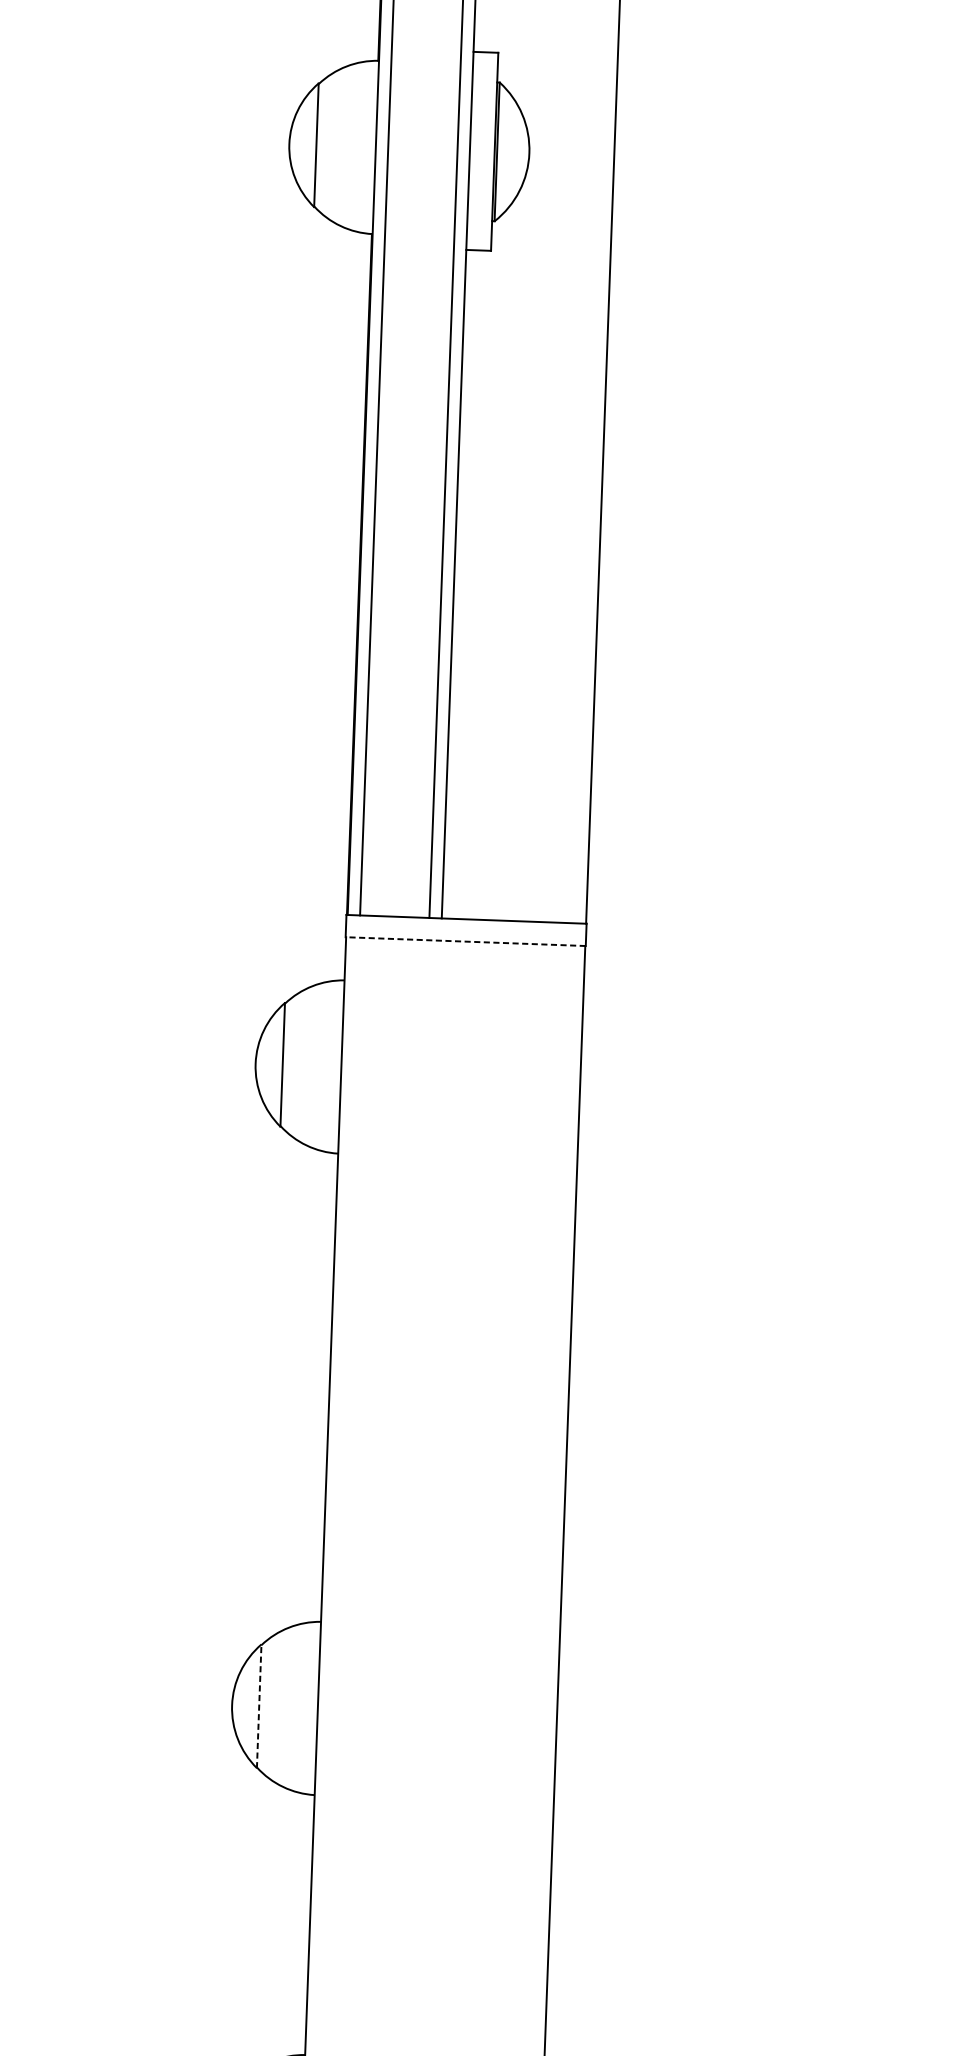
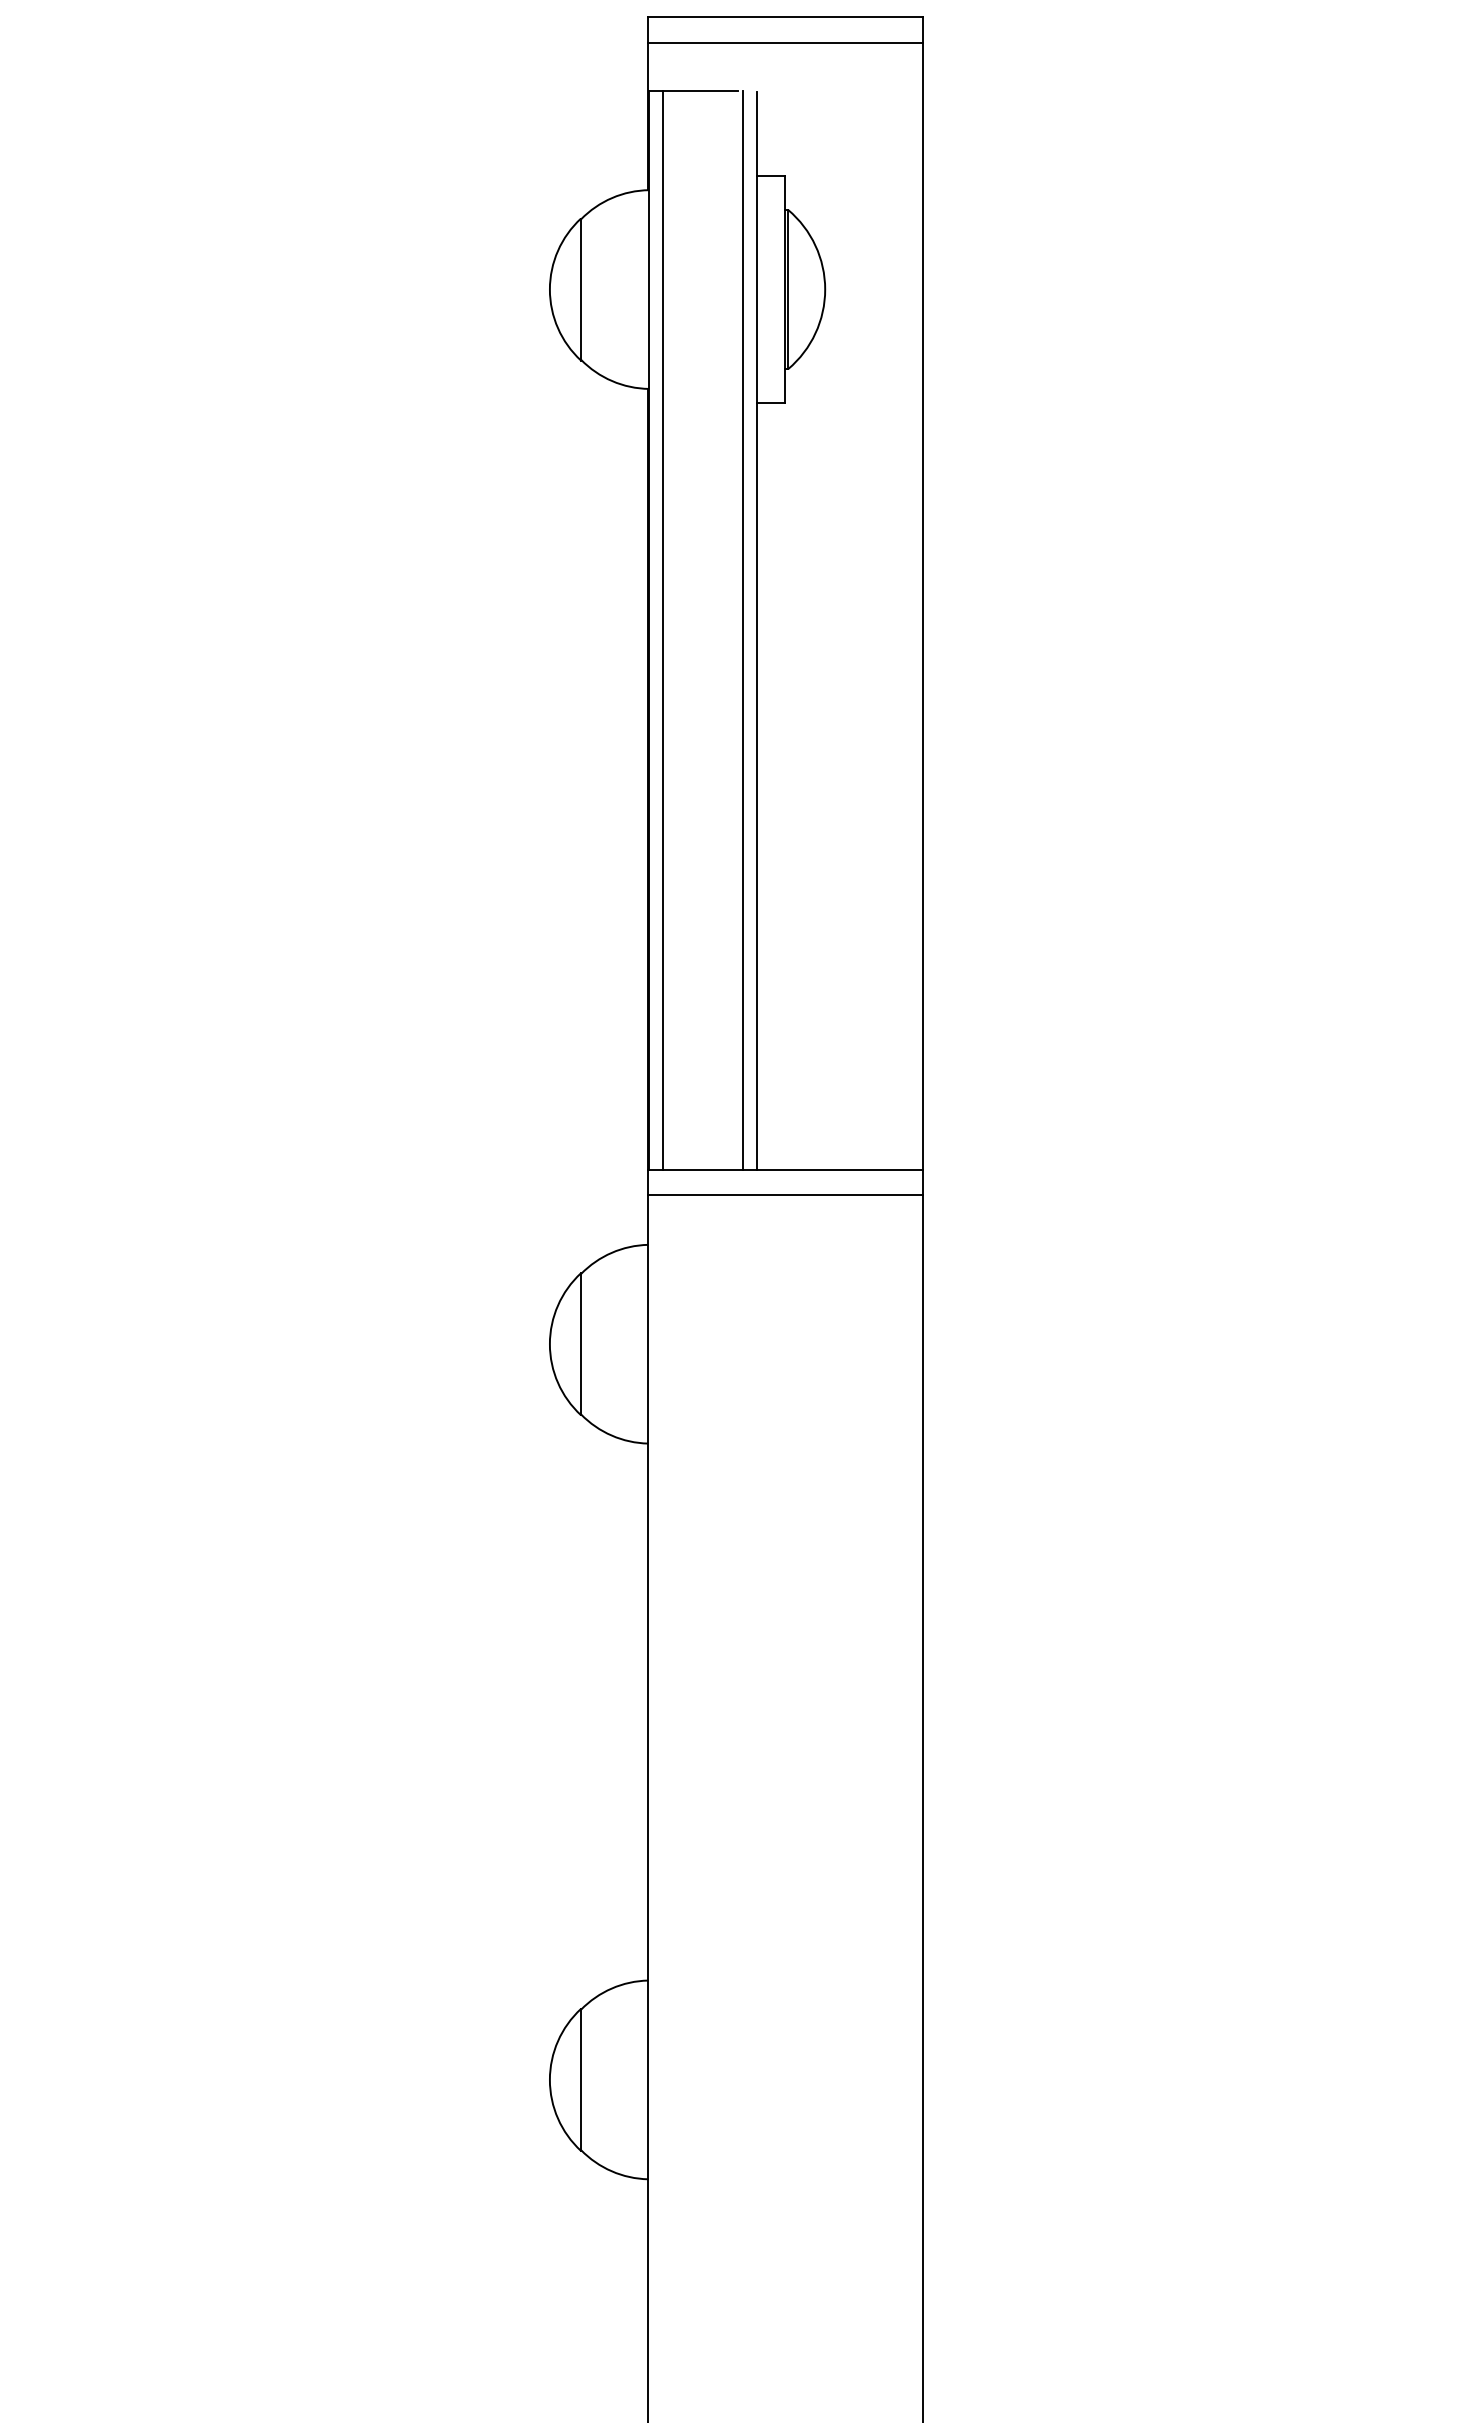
line: (465, 941) -> (785, 1195), dashed -> solid
line: (258, 1705) -> (580, 2079), dashed -> solid

